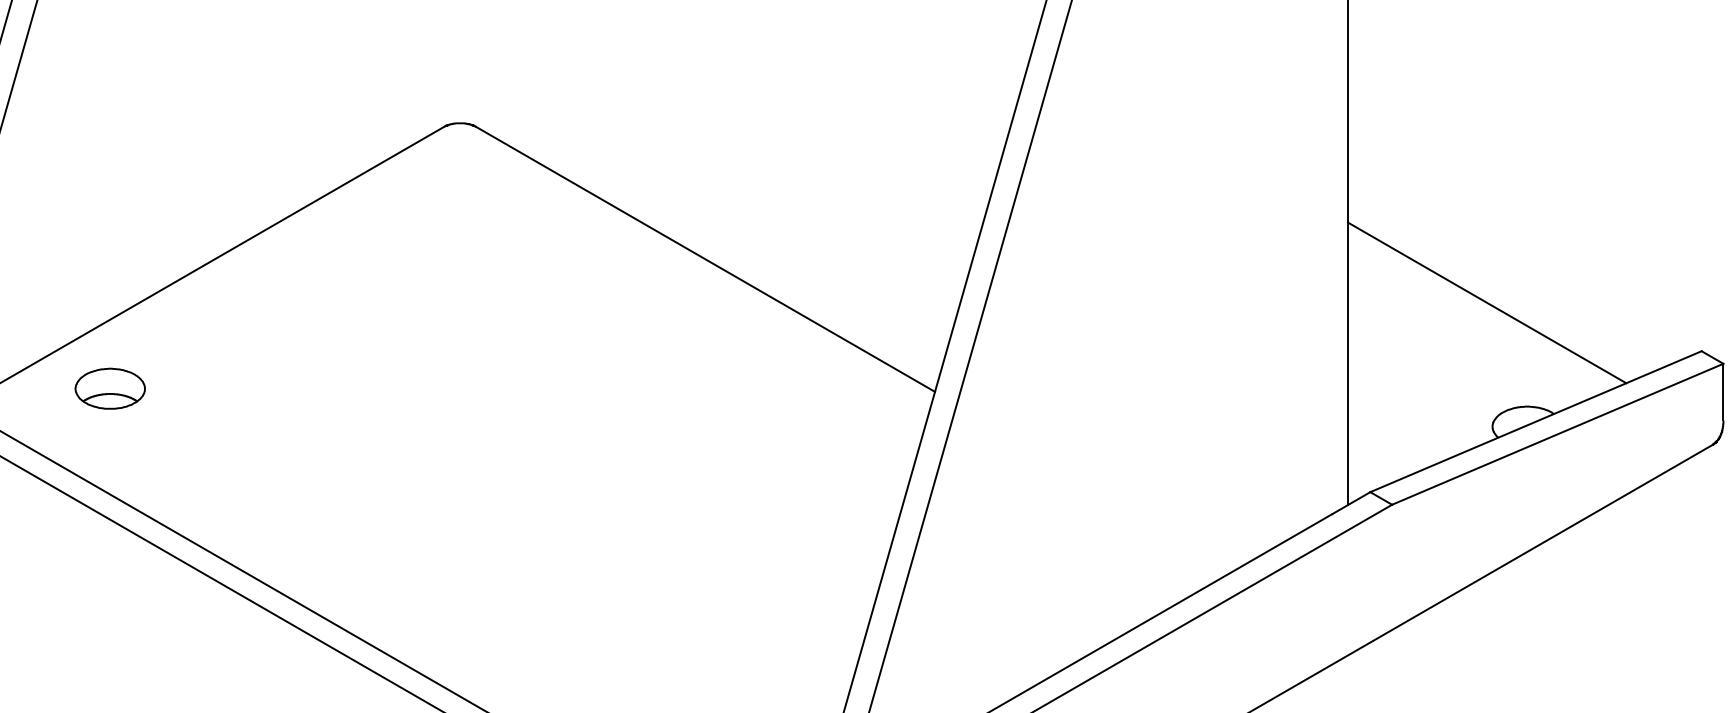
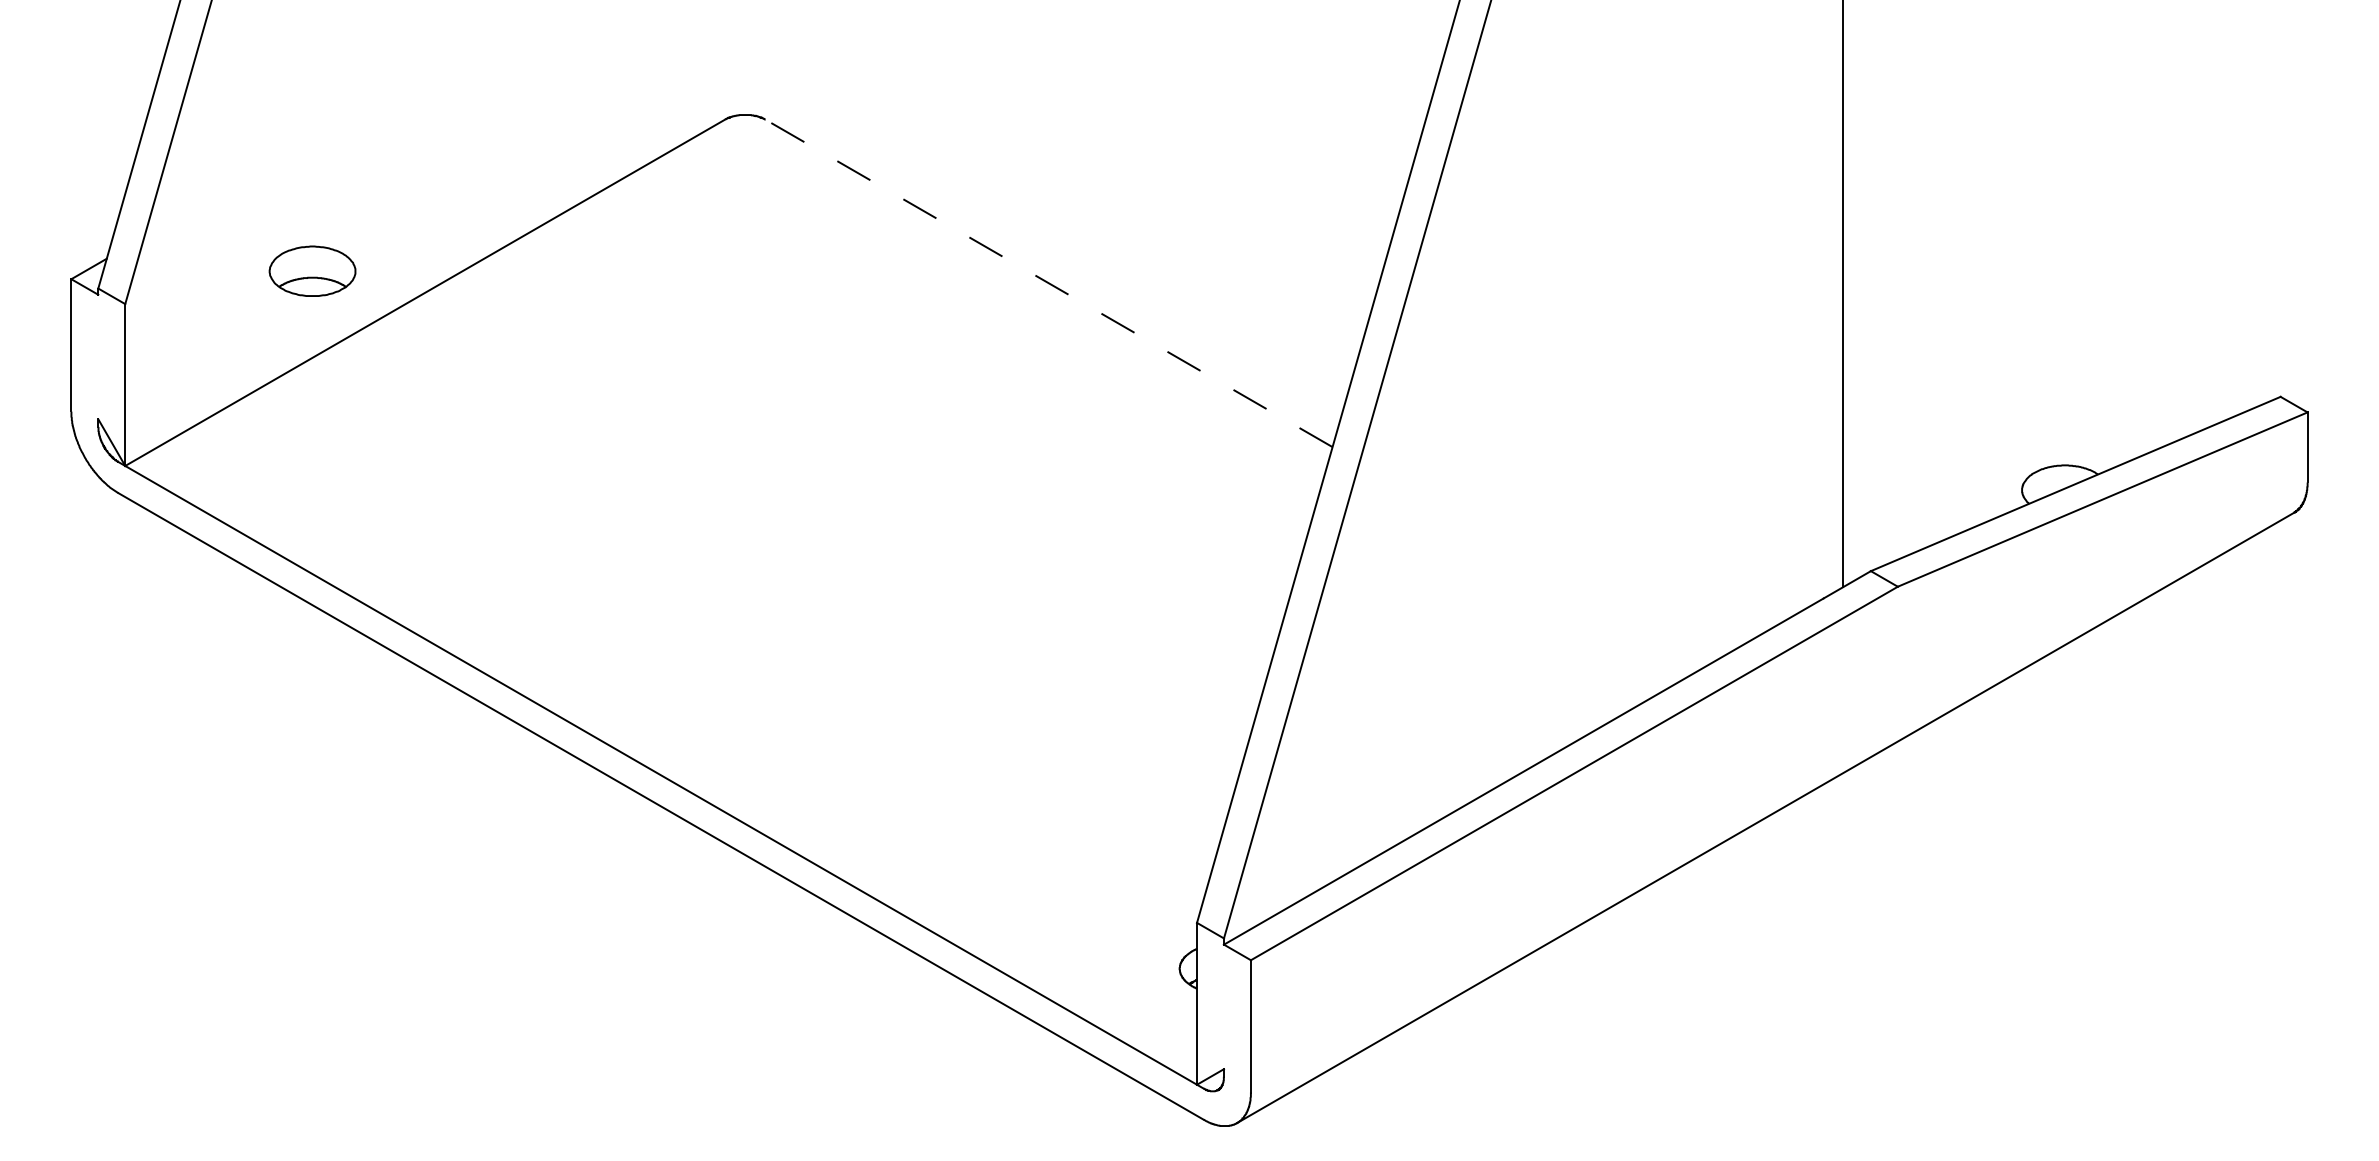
line: (705, 259) -> (1048, 283), solid -> dashed
line: (1487, 302) -> (2015, 336), removed
part: (110, 388) -> (312, 270), moved

